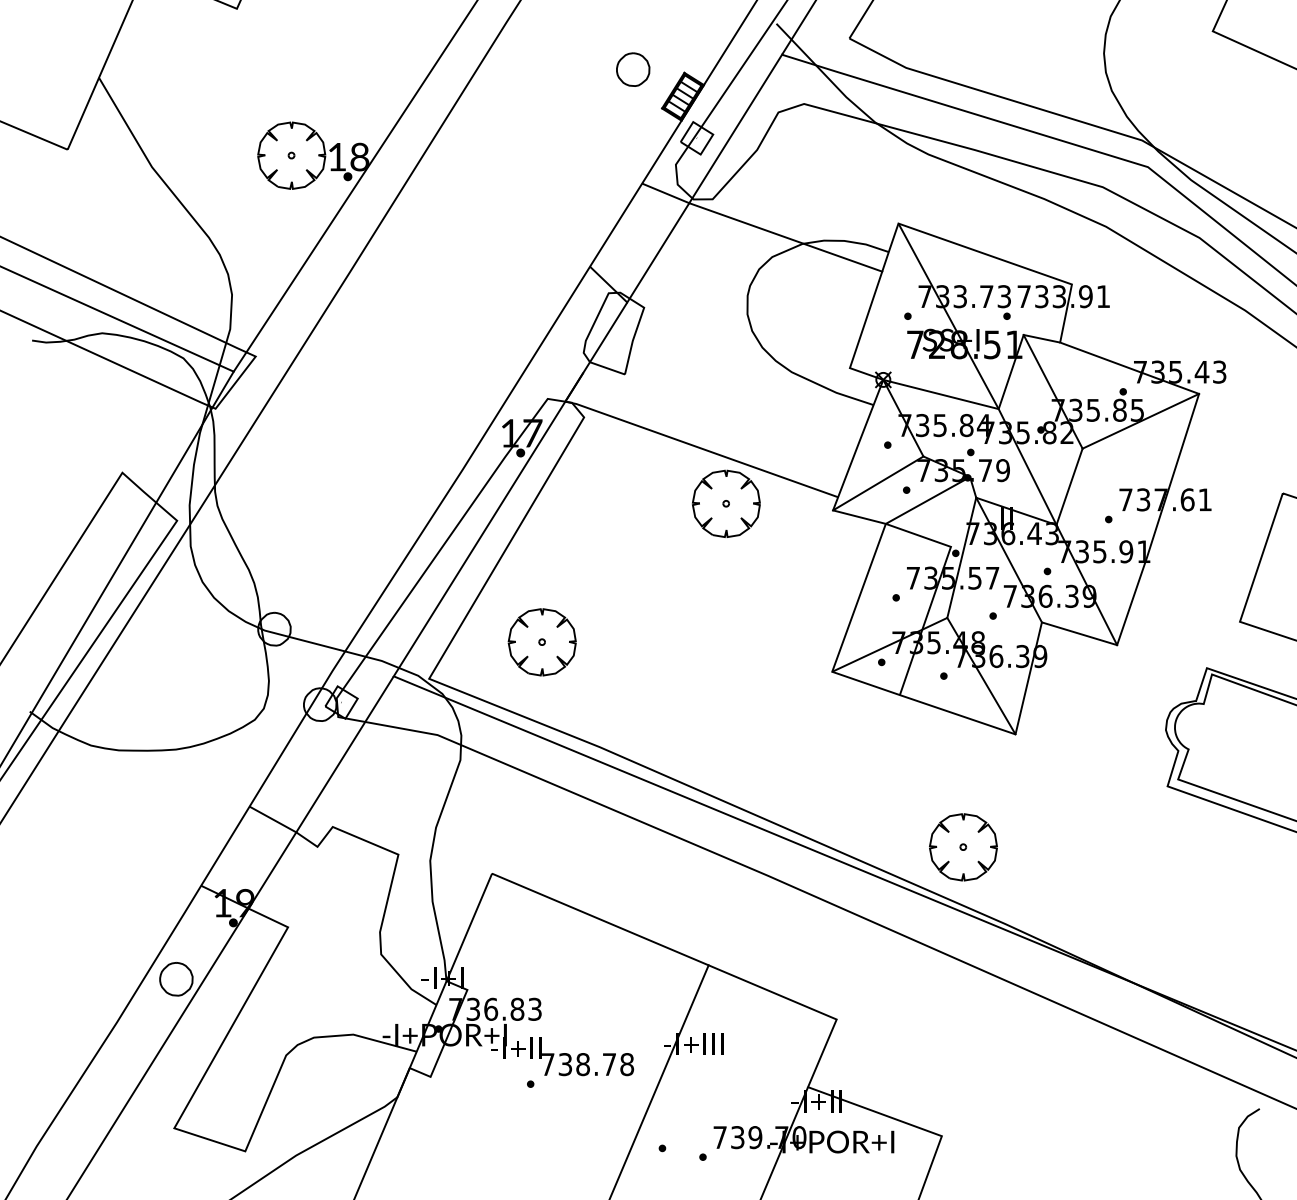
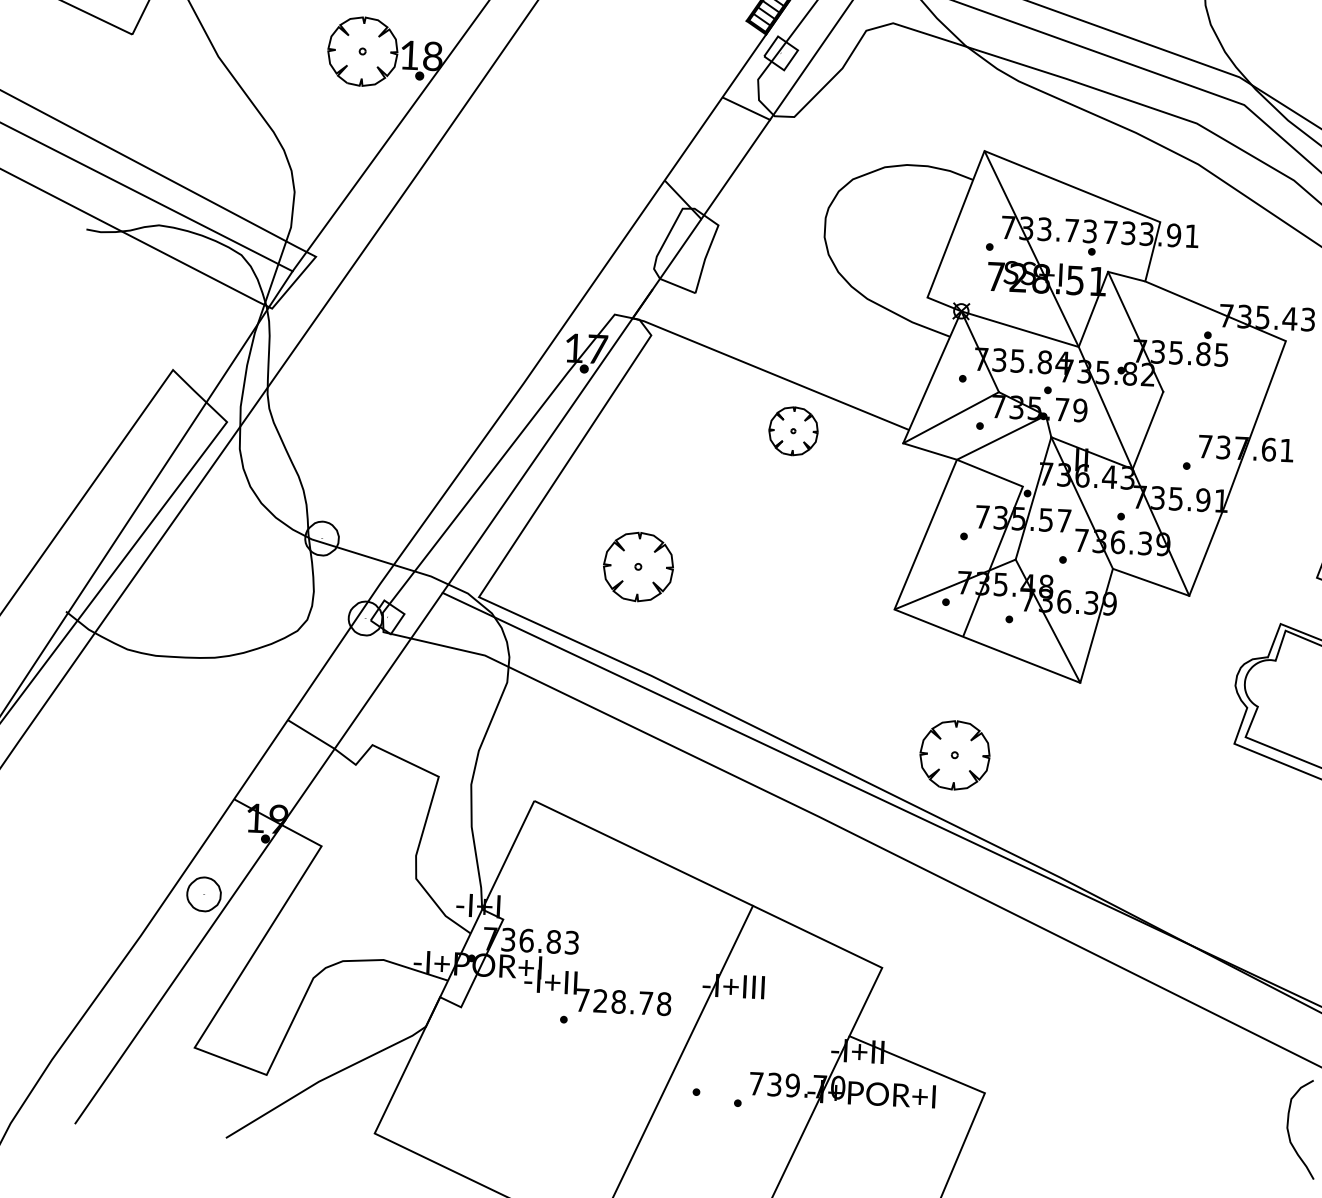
line: (785, 237) -> (867, 159), removed
line: (1140, 420) -> (1224, 365), removed
part: (725, 503) -> (792, 430), size x0.7
part: (541, 642) -> (637, 567), moved
part: (963, 847) -> (955, 755), moved
text: (565, 1064) -> (600, 1001), 738.78 -> 728.78

